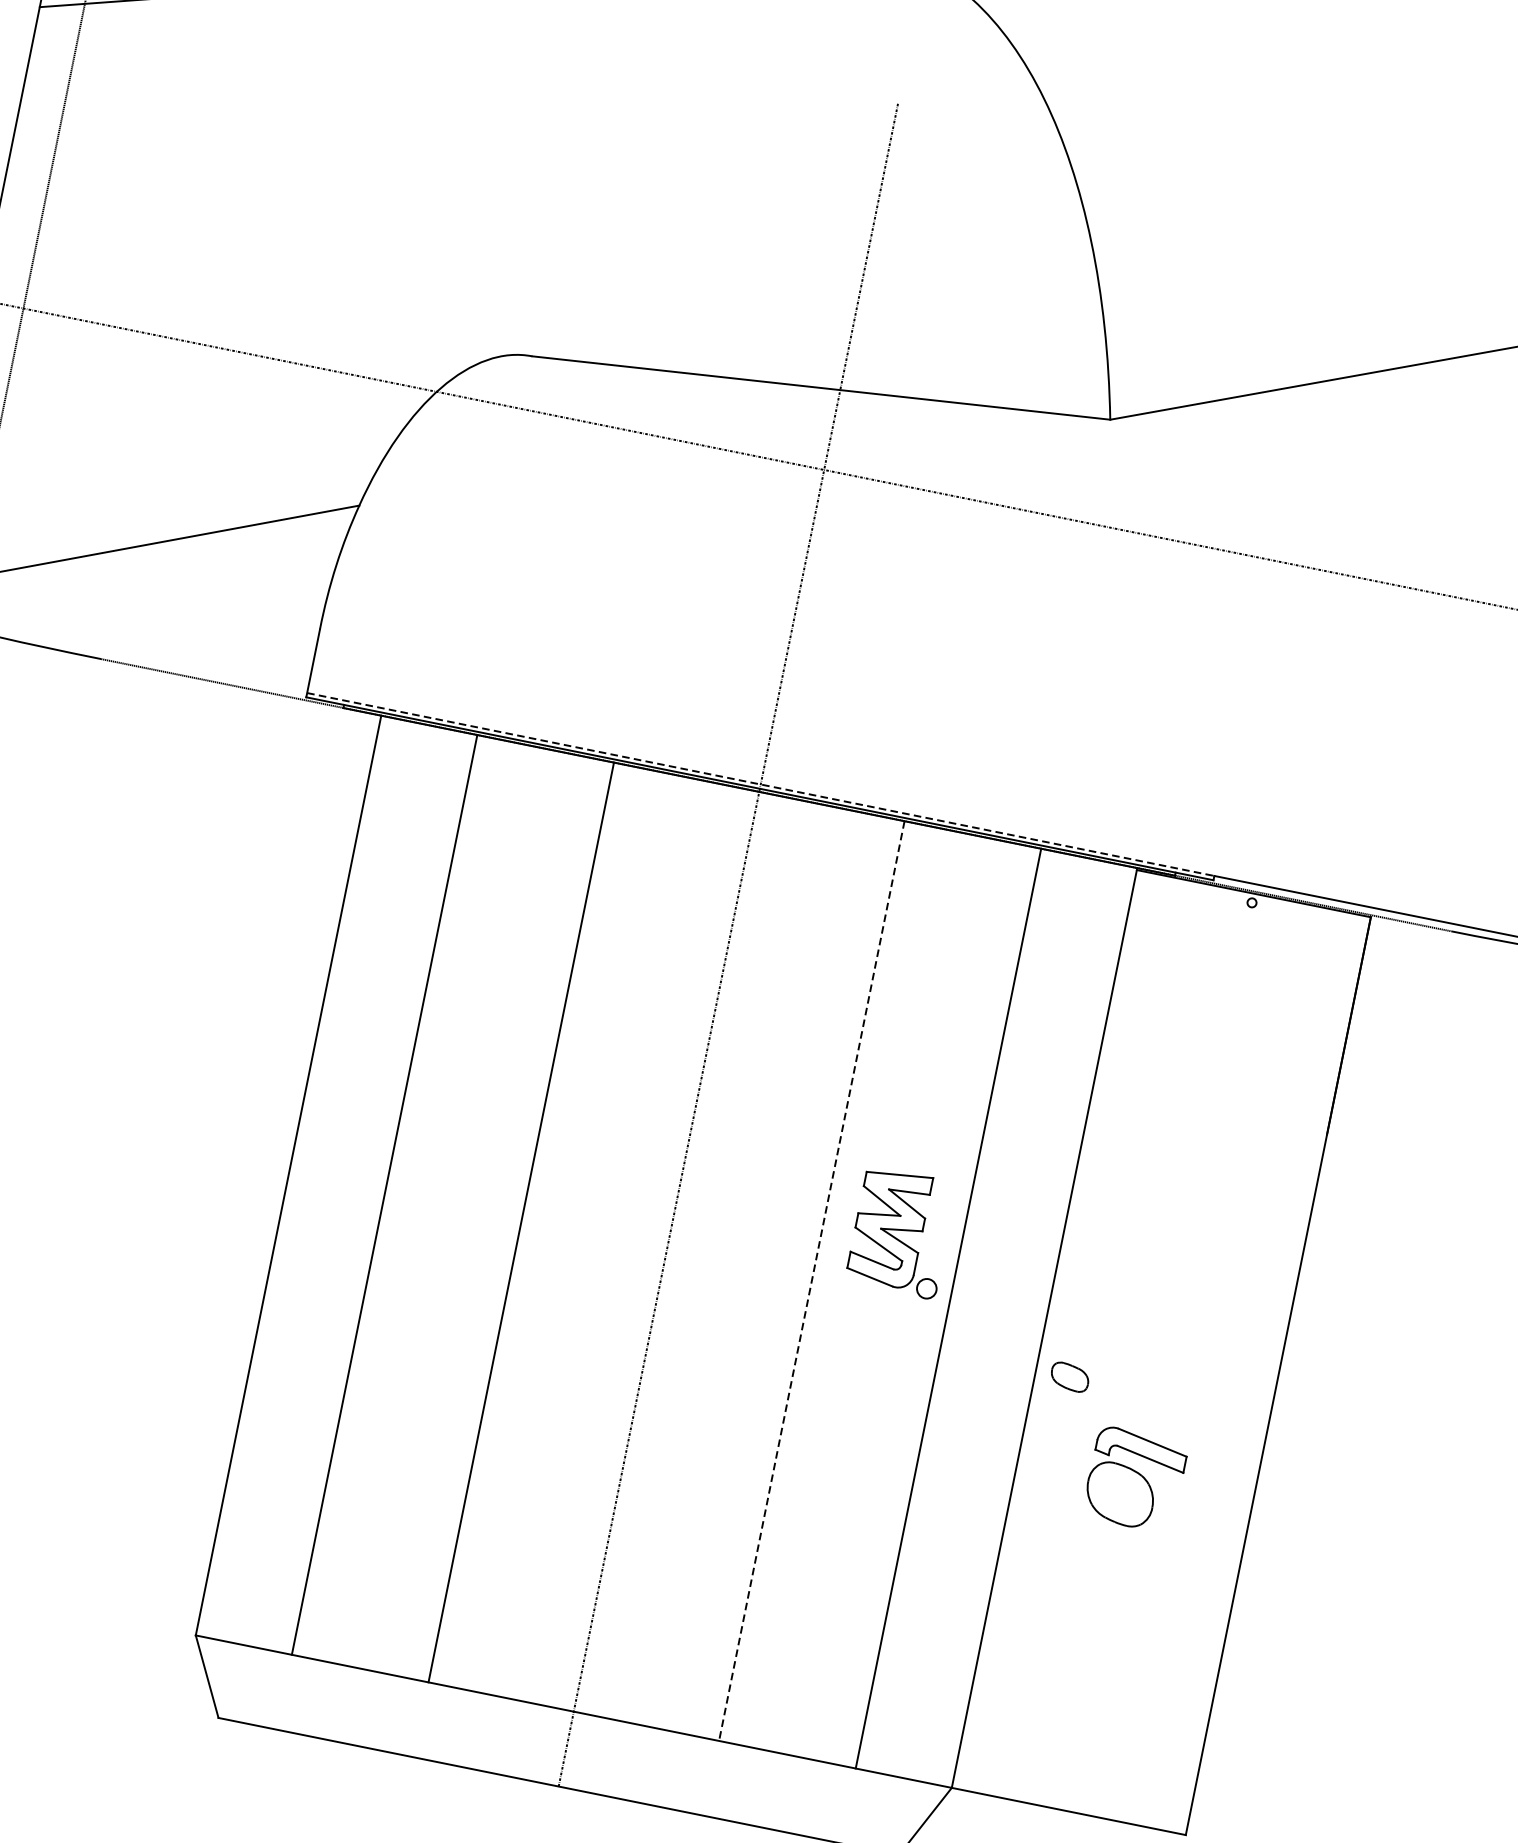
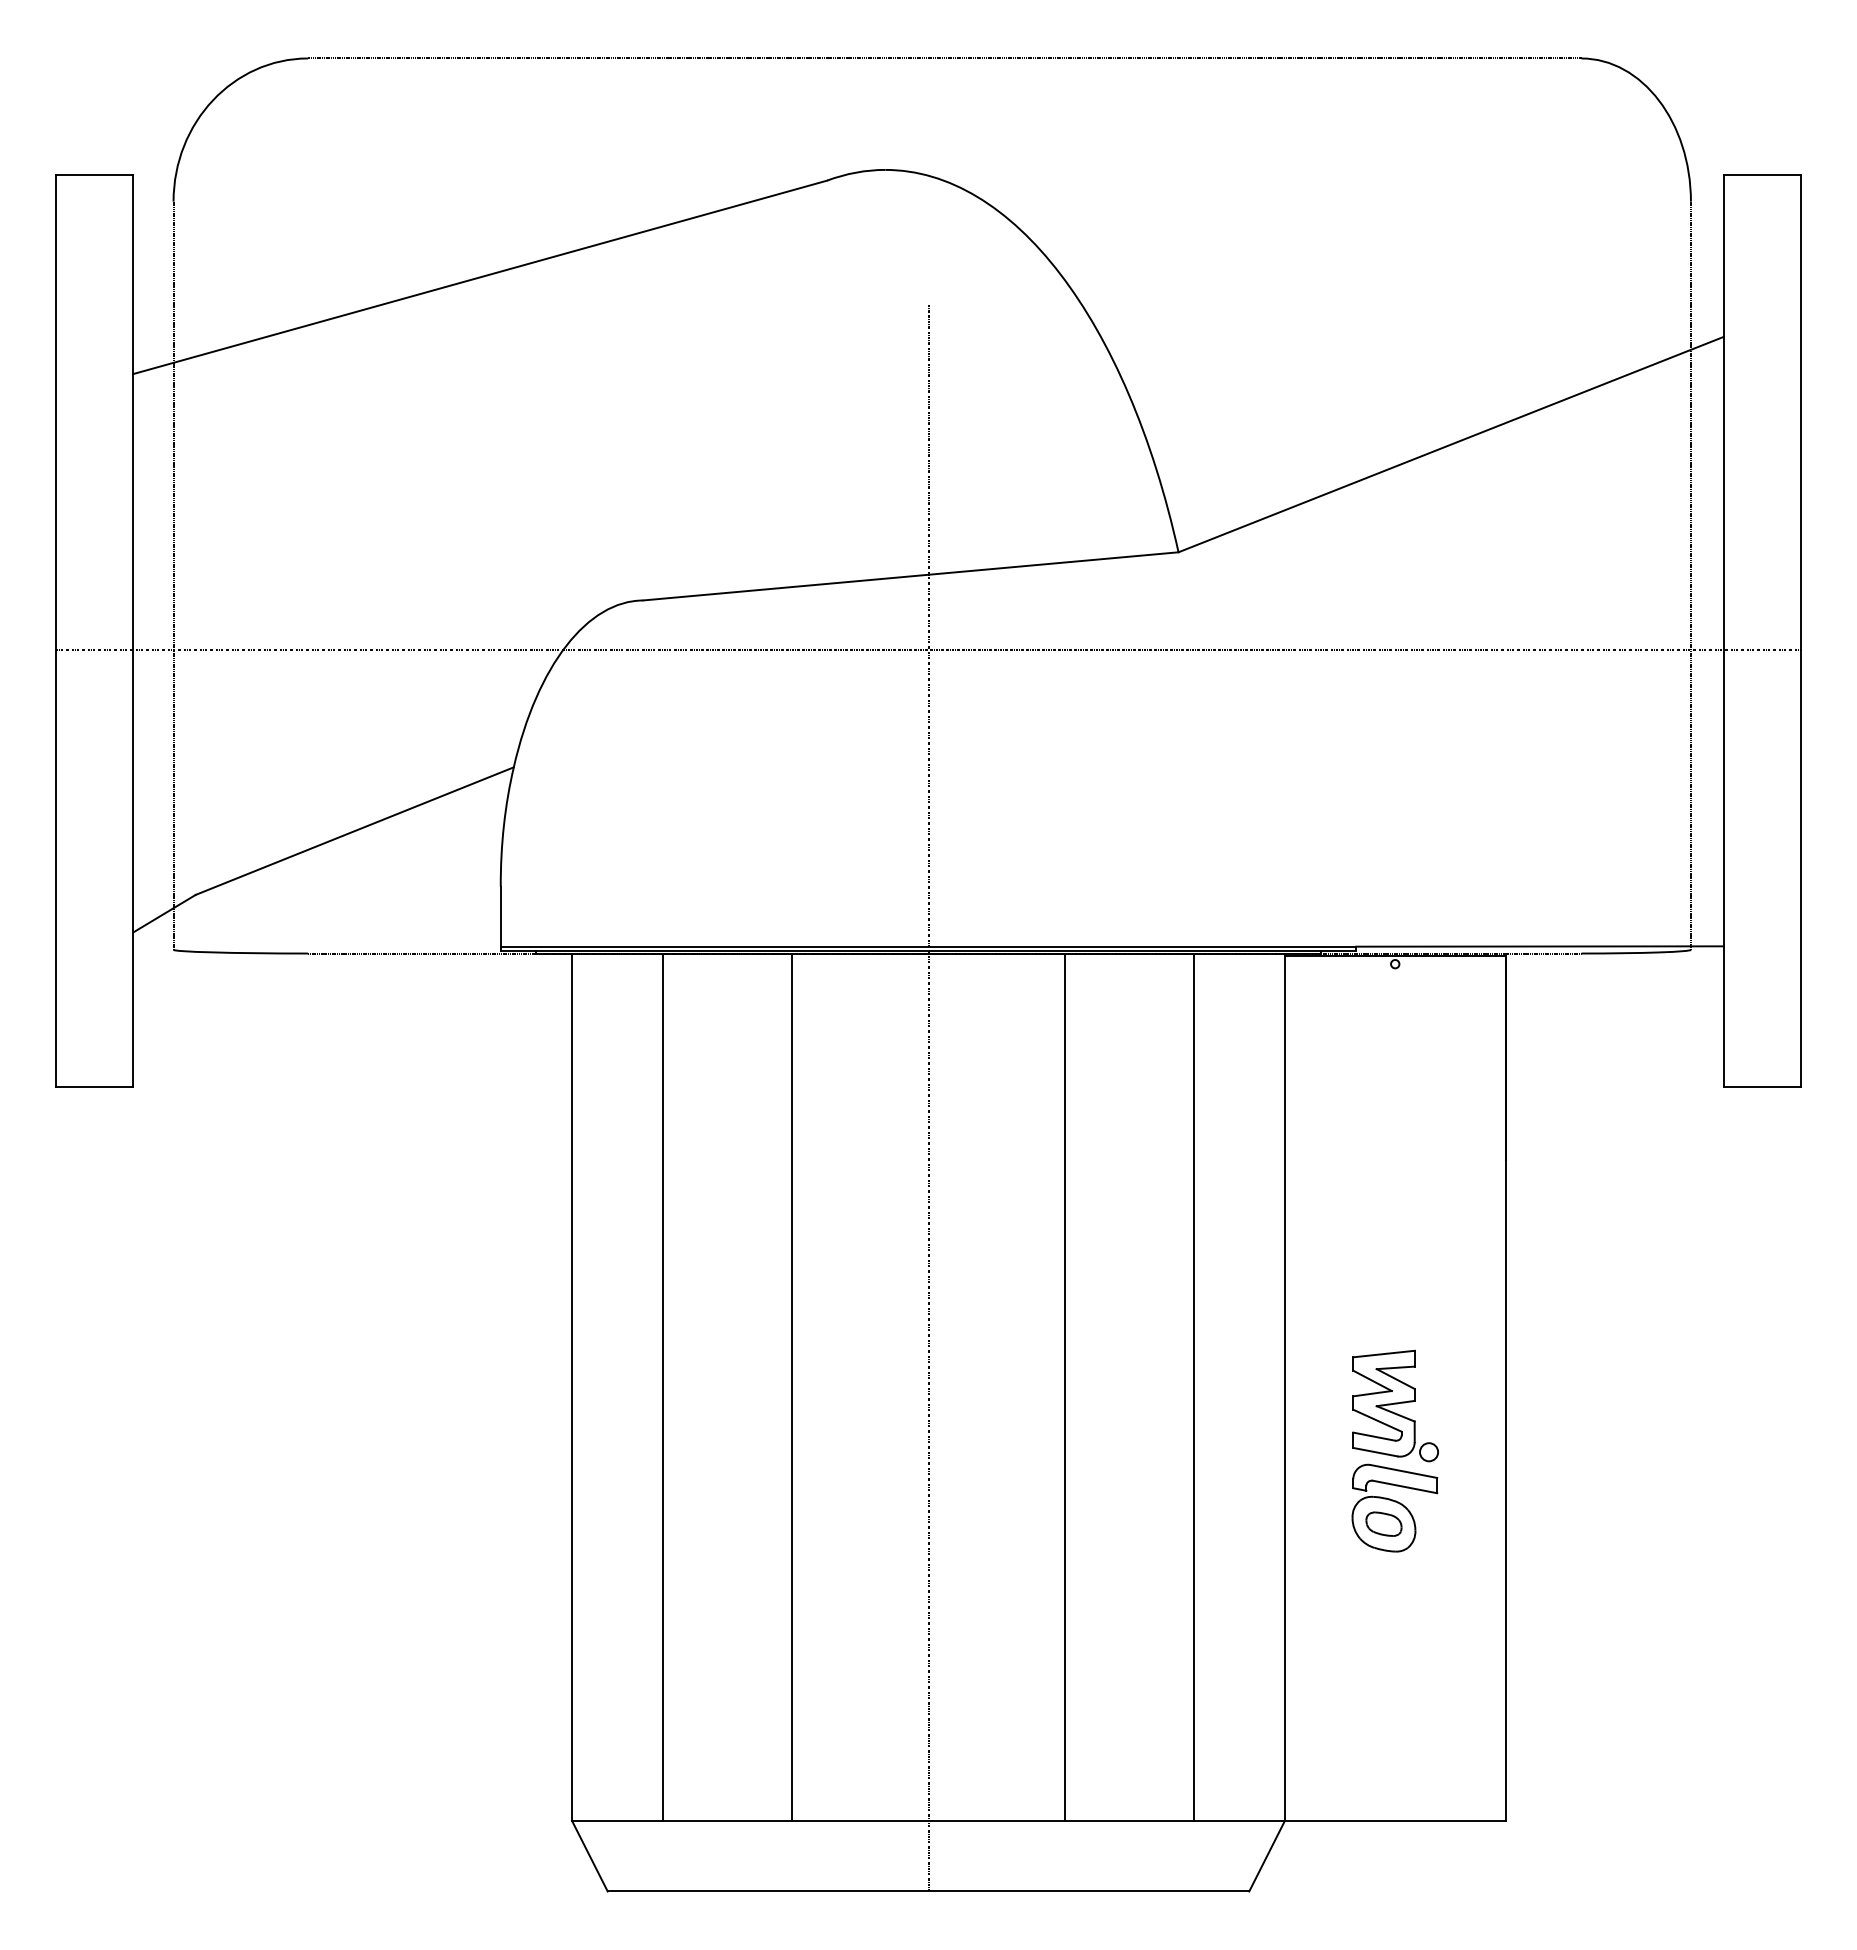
line: (760, 784) -> (928, 946), dashed -> solid
part: (901, 1232) -> (1395, 1405), moved
line: (811, 1281) -> (1065, 1387), dashed -> solid
part: (1069, 1376) -> (1383, 1523), moved

